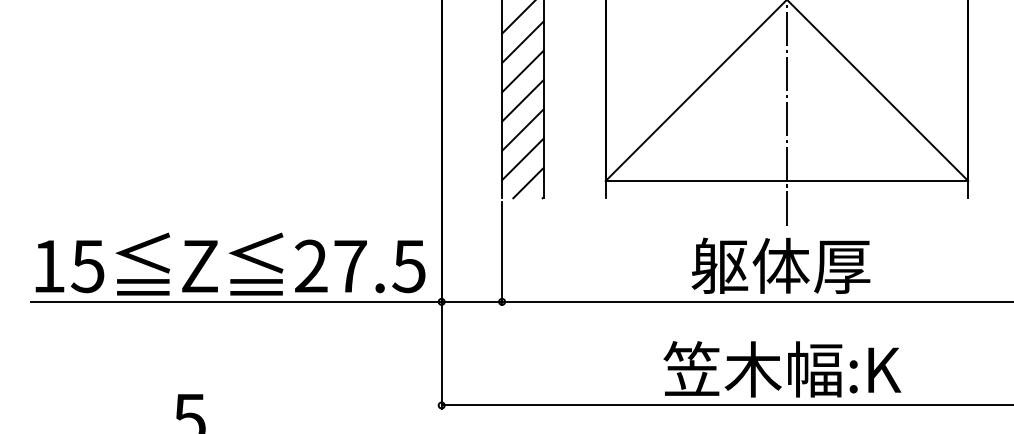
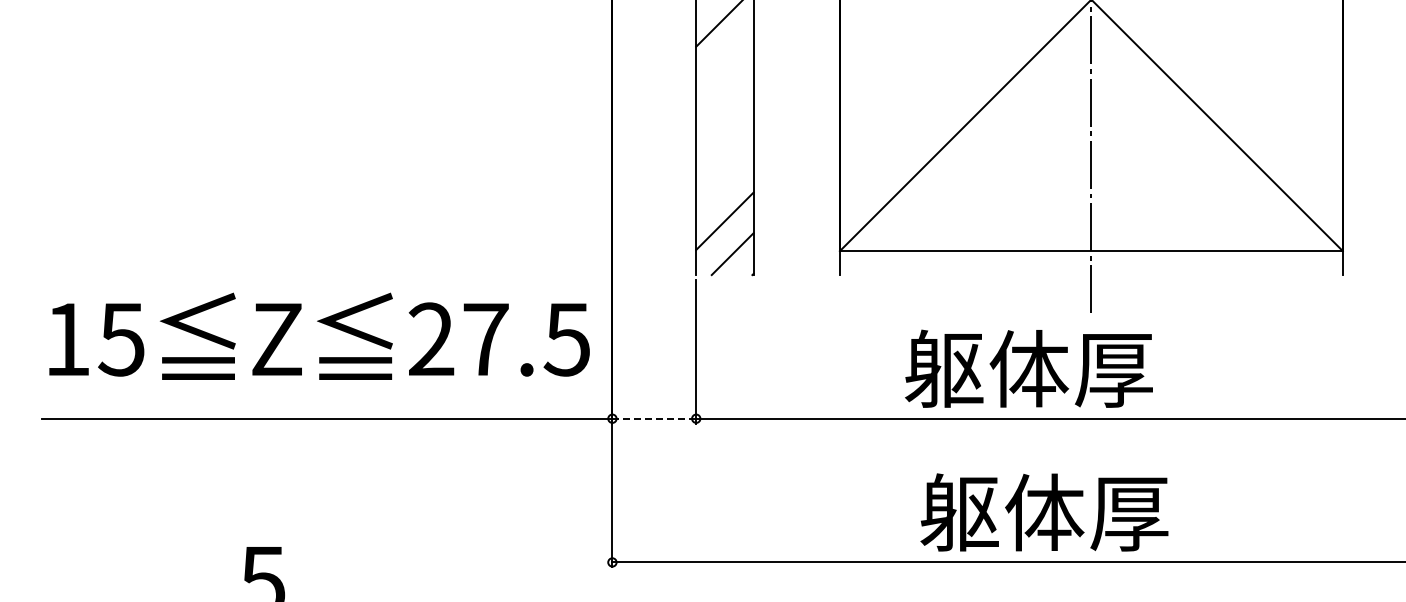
line: (522, 42) -> (724, 58), removed
line: (522, 71) -> (724, 99), removed
line: (522, 100) -> (724, 139), removed
line: (522, 130) -> (724, 180), removed
text: (230, 263) -> (319, 335), moved
text: (780, 265) -> (1028, 368), moved
line: (472, 301) -> (654, 418), solid -> dashed
text: (782, 369) -> (1084, 512), 笠木幅:K -> 躯体厚

